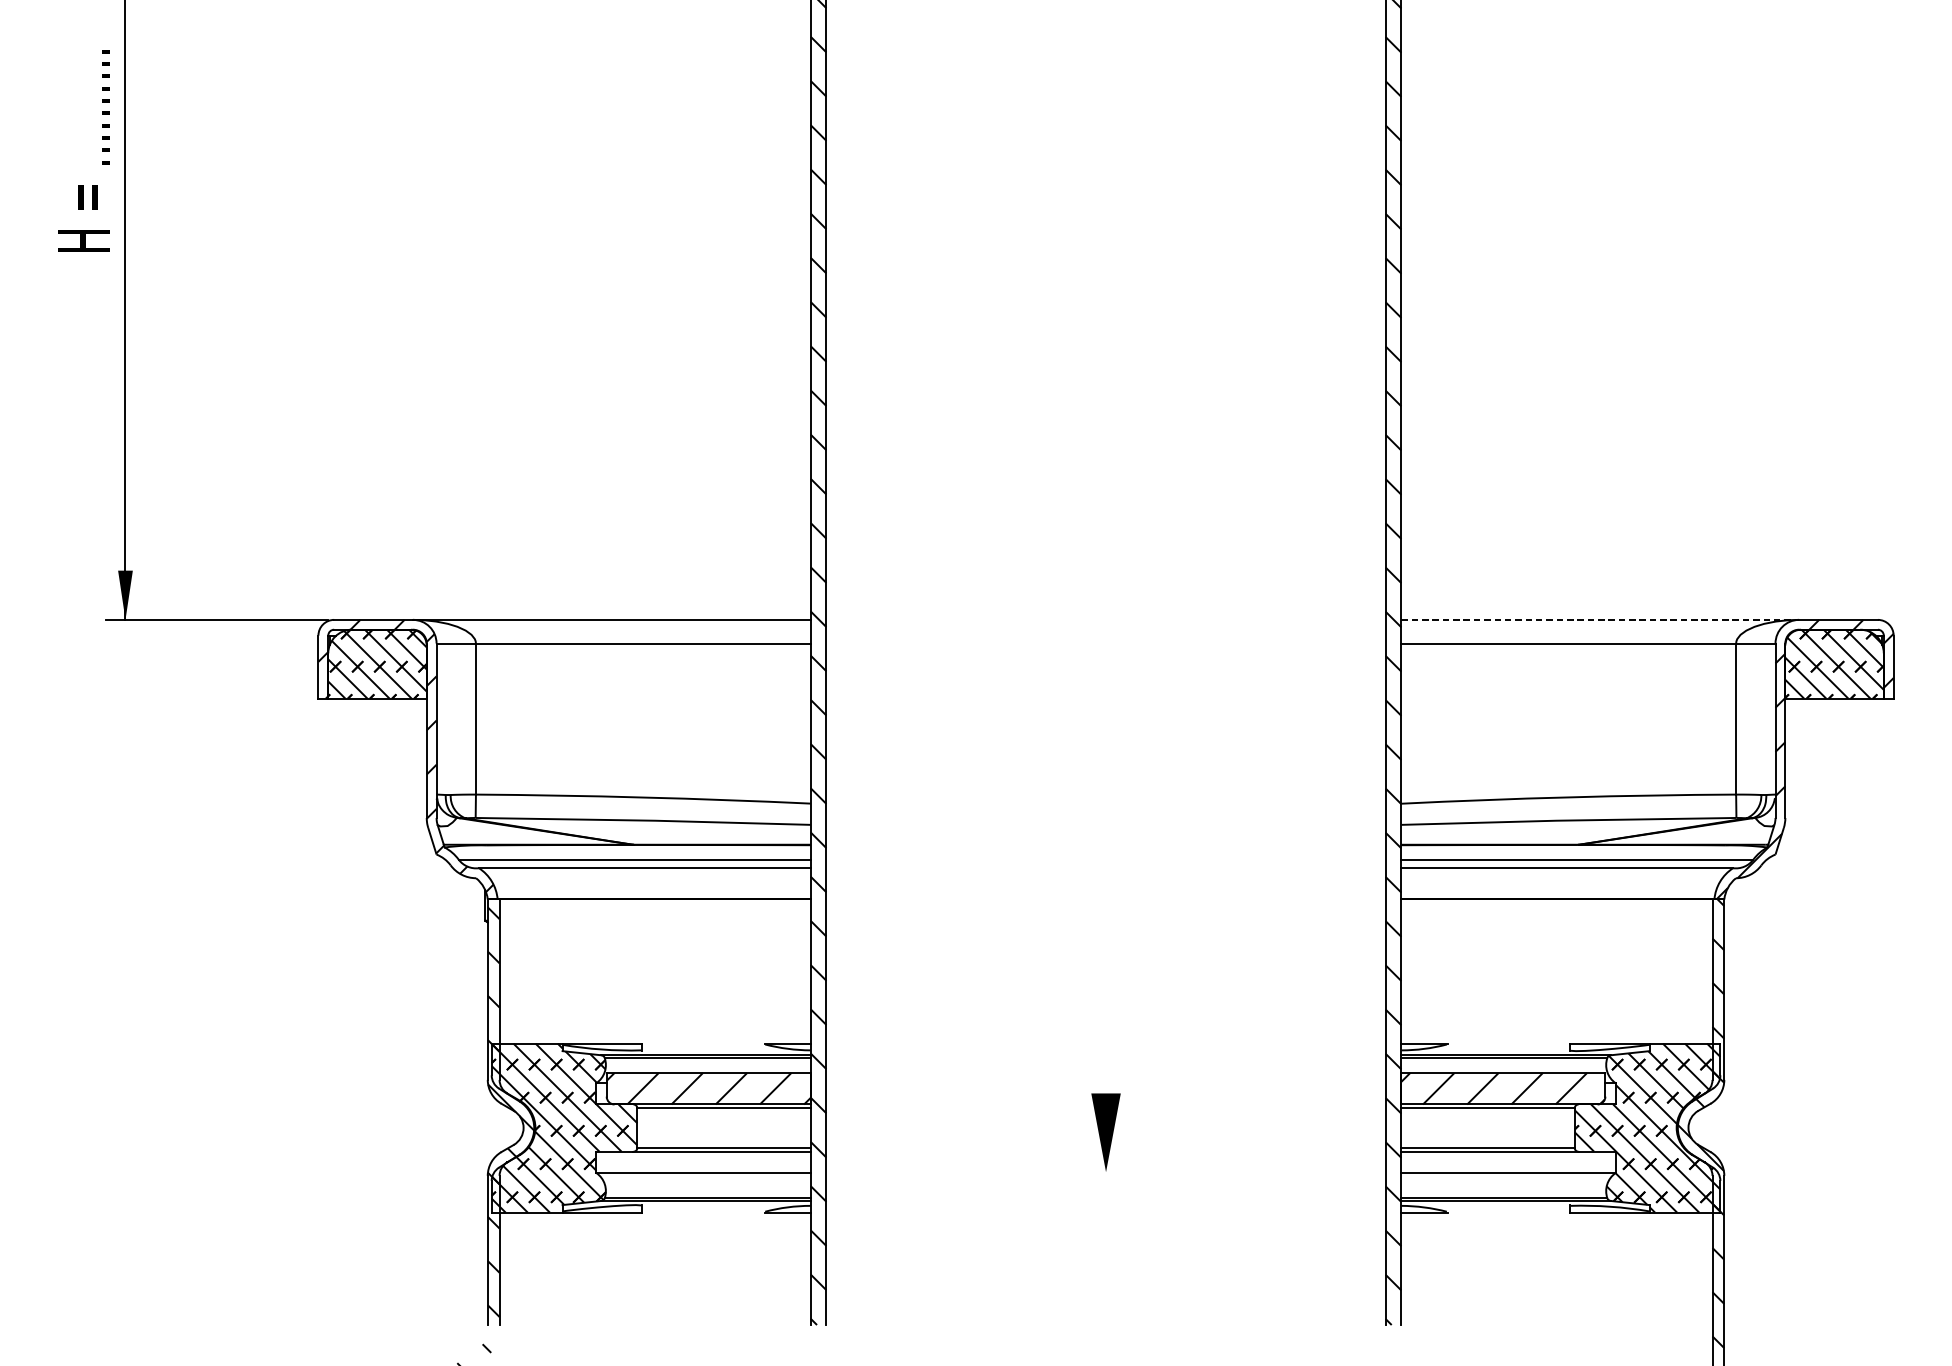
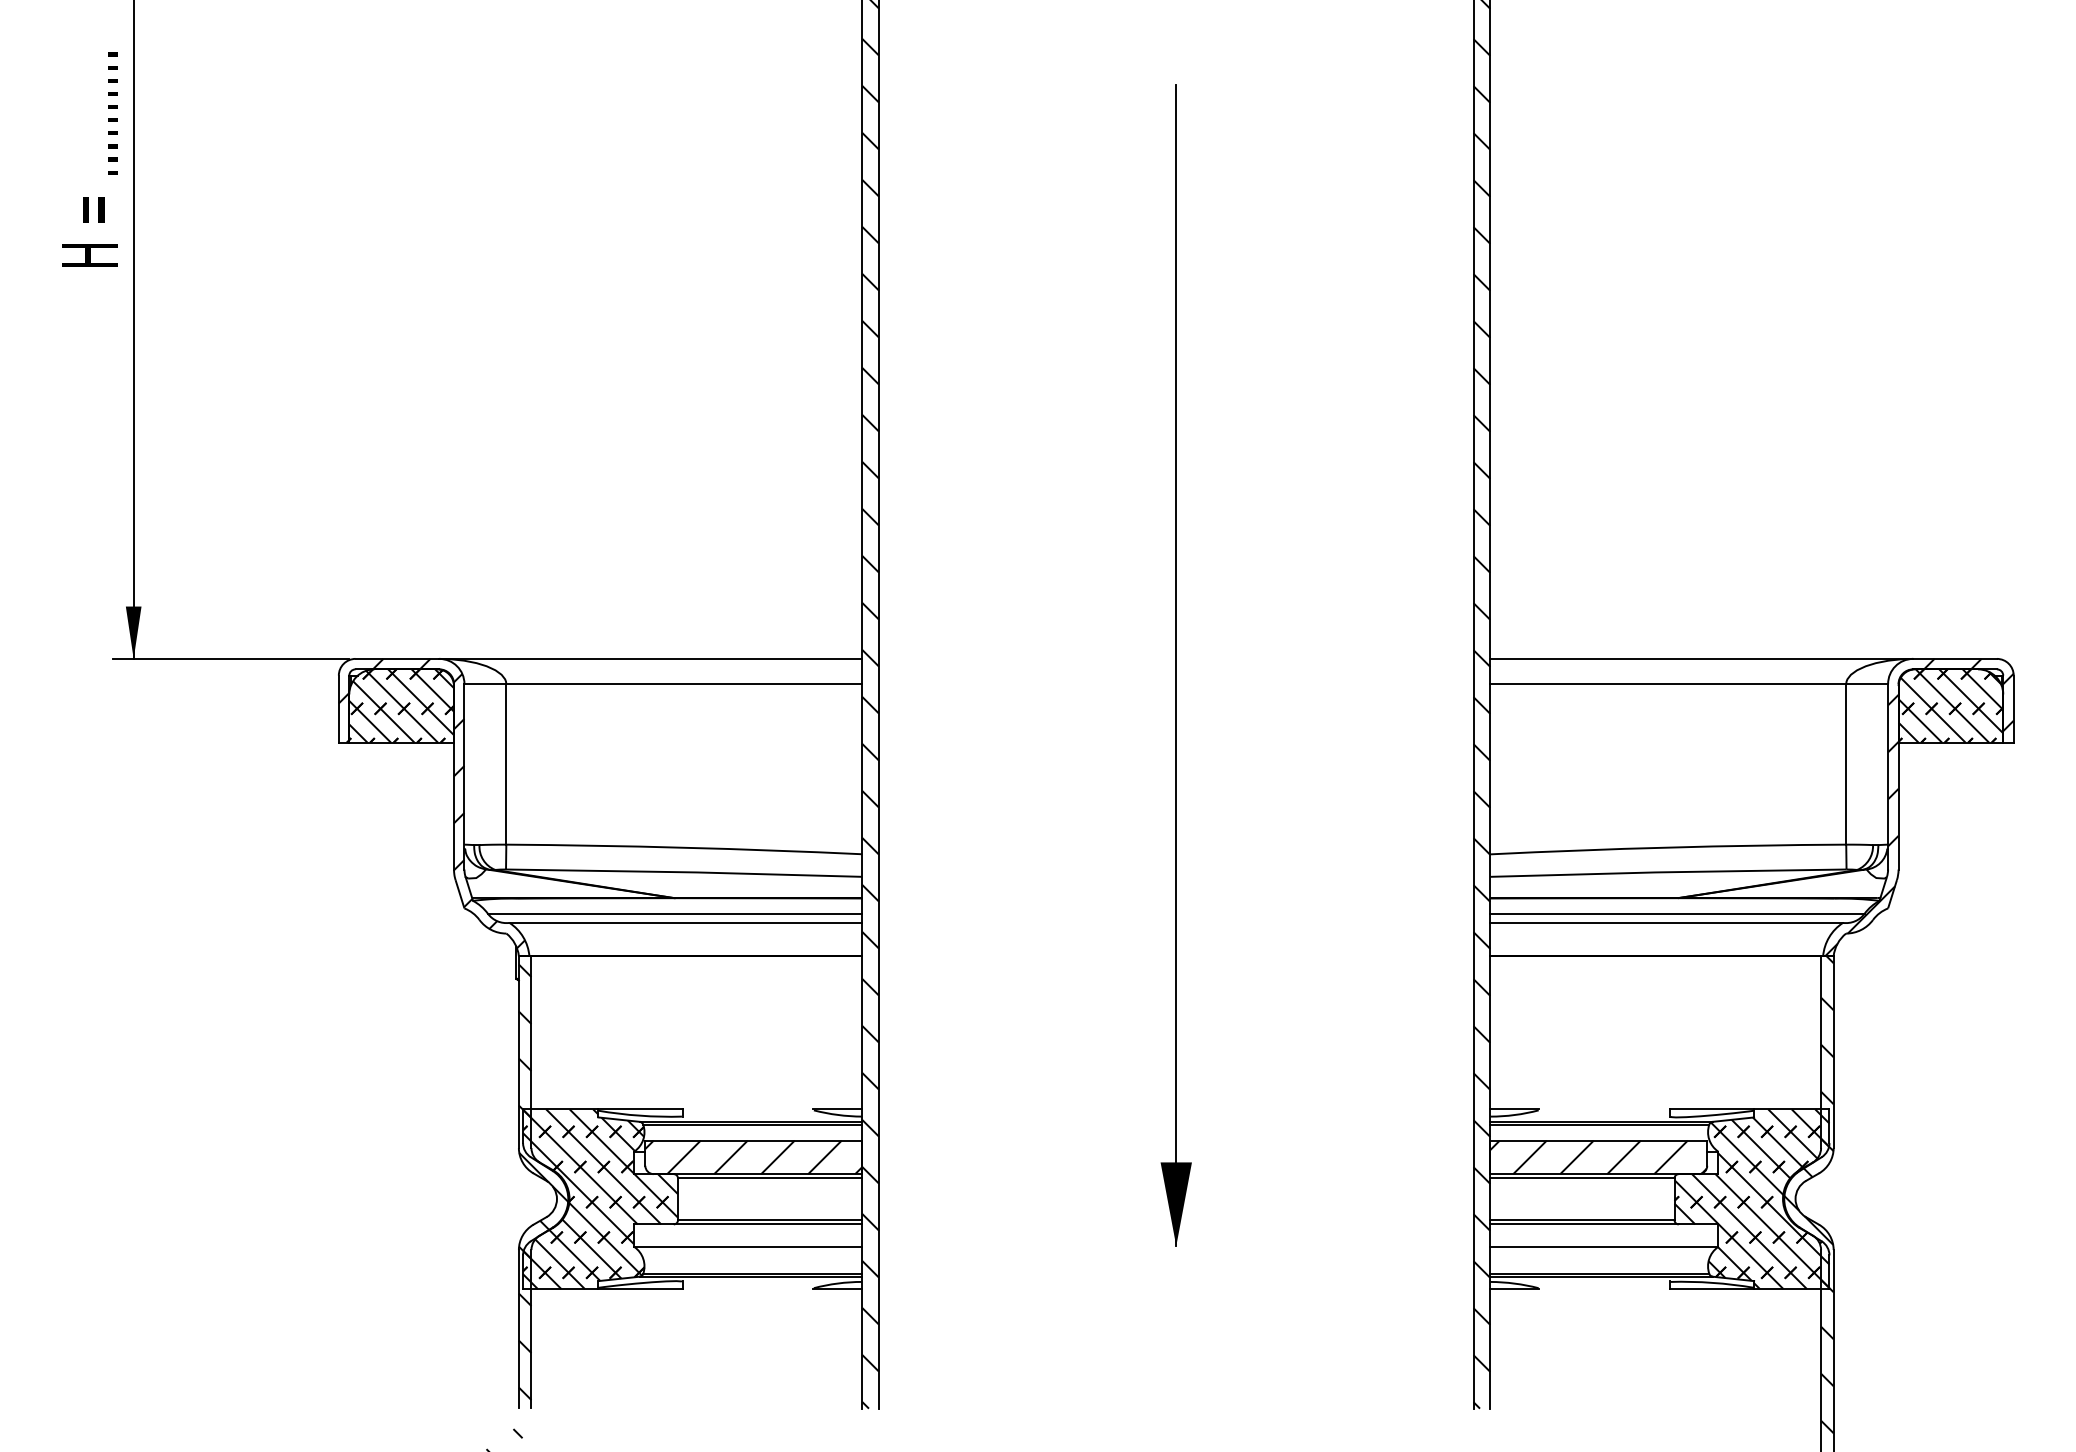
line: (1600, 619) -> (1702, 658), dashed -> solid
line: (1106, 626) -> (1176, 665), added

